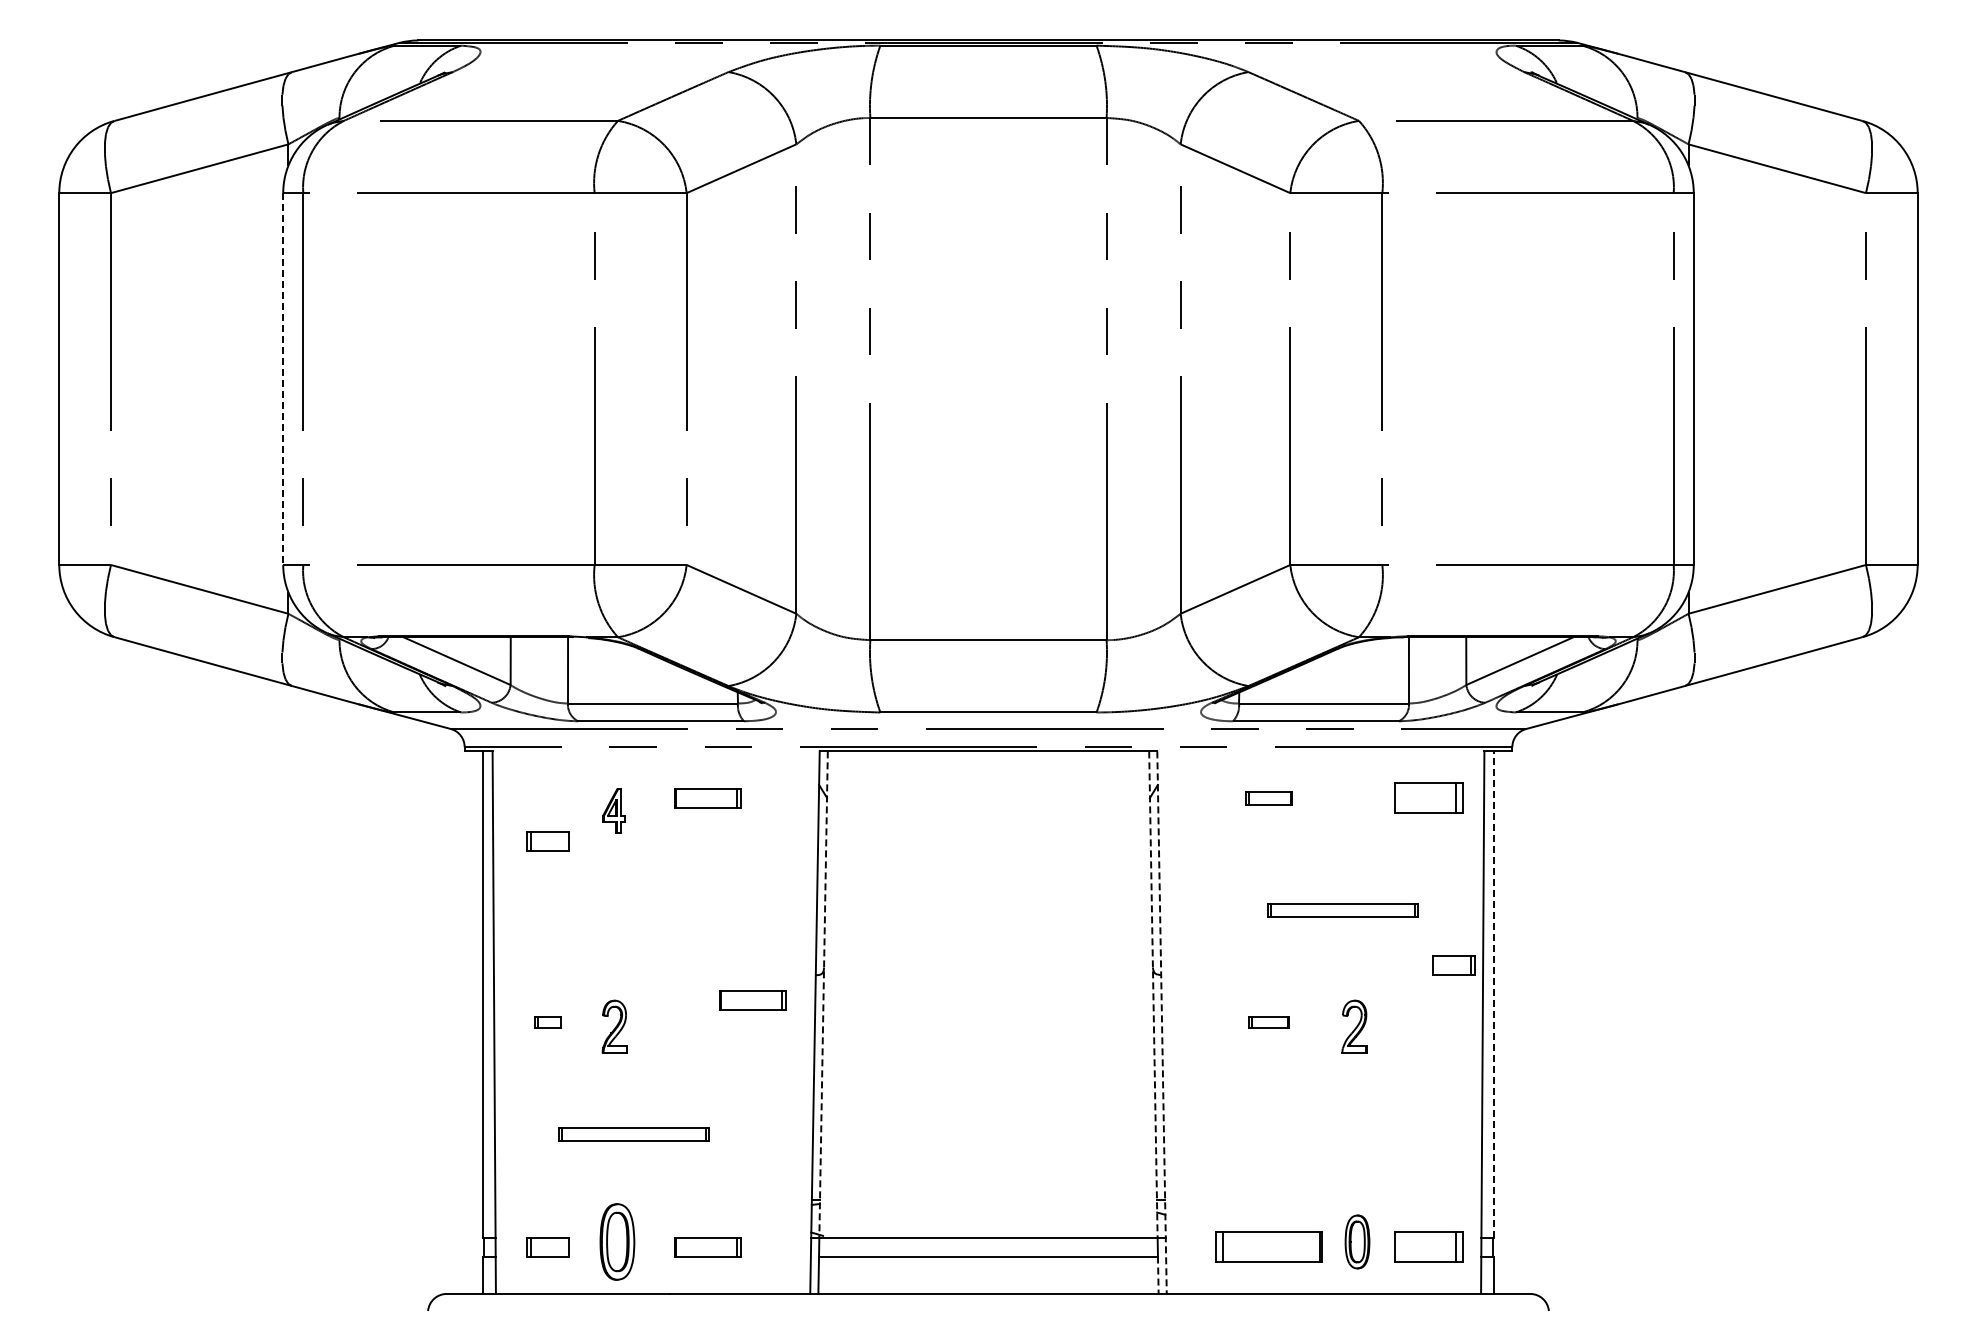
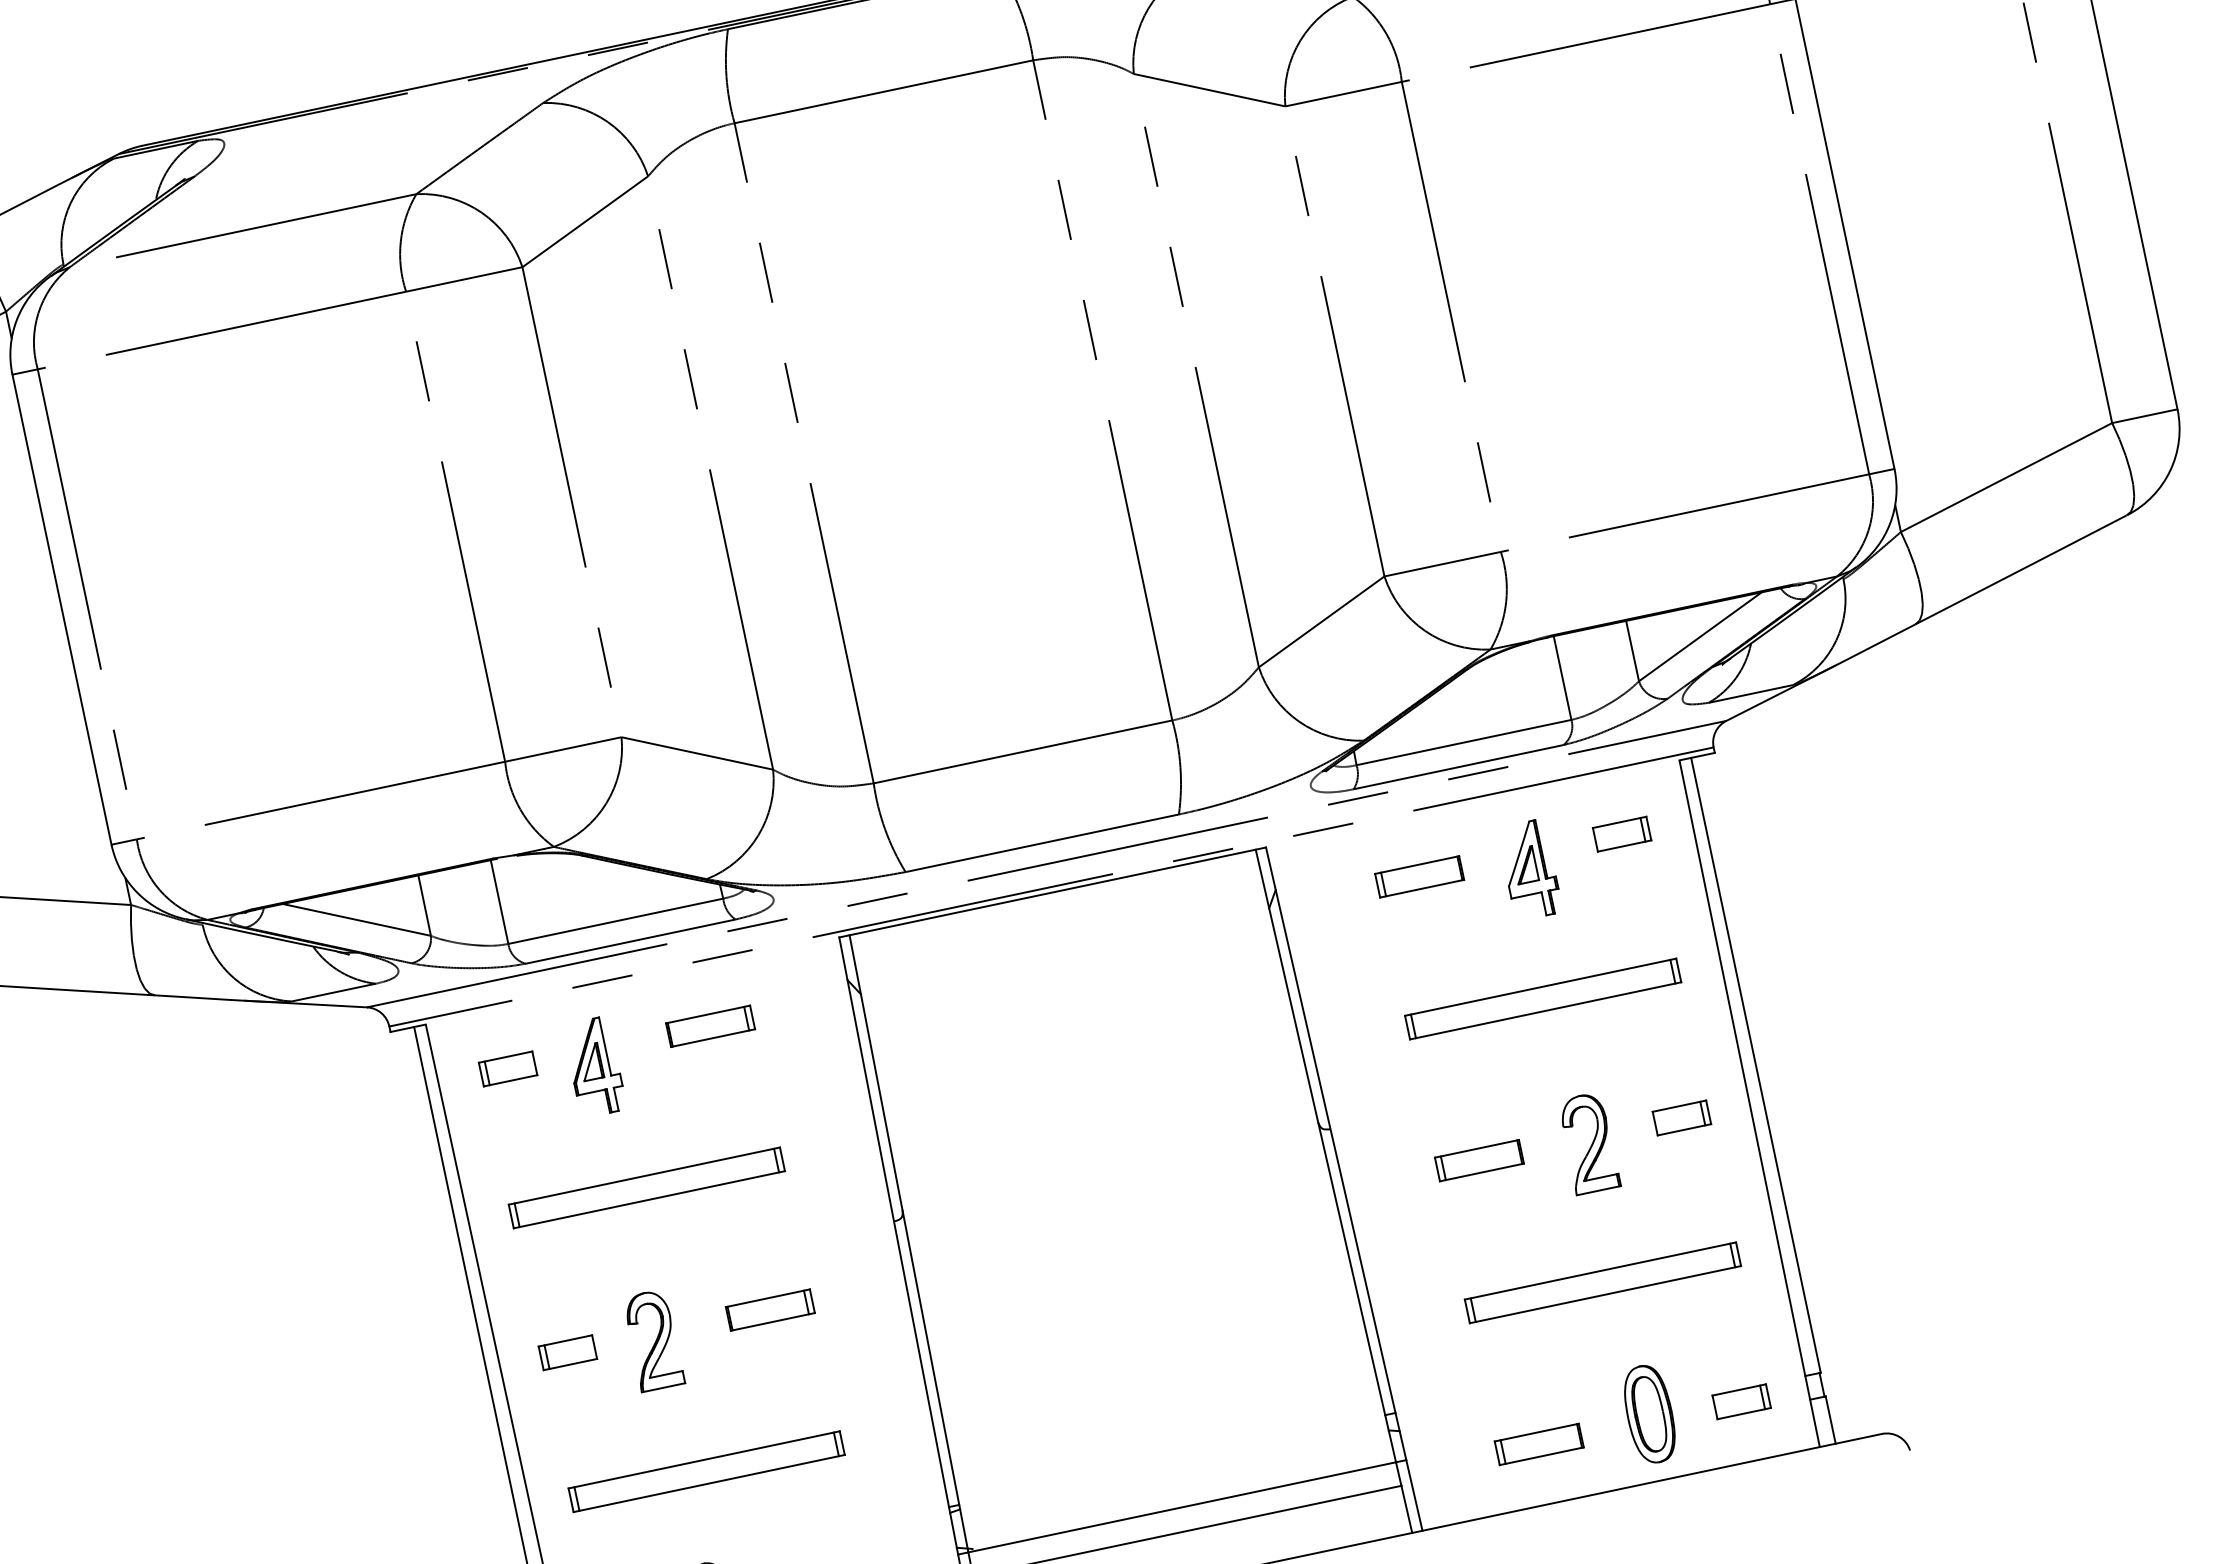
line: (283, 379) -> (62, 610), dashed -> solid
part: (1268, 798) -> (1419, 877), size x1.43
part: (1428, 798) -> (1621, 834), size x0.62
part: (613, 810) -> (594, 1067), size x1.67
part: (1353, 810) -> (1529, 869), added
part: (547, 841) -> (507, 1069), moved
part: (633, 910) -> (646, 1188), added
part: (1342, 910) -> (1542, 999), size x1.43
part: (1453, 965) -> (1681, 1117), moved
line: (1493, 994) -> (1755, 1065), dashed -> solid
line: (823, 995) -> (909, 1244), dashed -> solid
line: (1153, 995) -> (1326, 1157), dashed -> solid
part: (752, 1000) -> (769, 1310), moved
part: (547, 1022) -> (567, 1352), size x1.67
part: (1268, 1022) -> (1478, 1160), size x1.67
line: (1162, 1023) -> (1345, 1190), dashed -> solid
part: (614, 1026) -> (653, 1339), size x1.43
part: (1354, 1026) -> (1588, 1142), size x1.43
part: (633, 1134) -> (705, 1471), size x1.43
part: (1342, 1134) -> (1602, 1282), added
part: (1357, 1241) -> (1649, 1413), size x1.43
part: (1268, 1247) -> (1538, 1444), size x0.62
part: (1428, 1247) -> (1740, 1402), size x0.62
line: (1158, 1275) -> (1407, 1509), dashed -> solid

